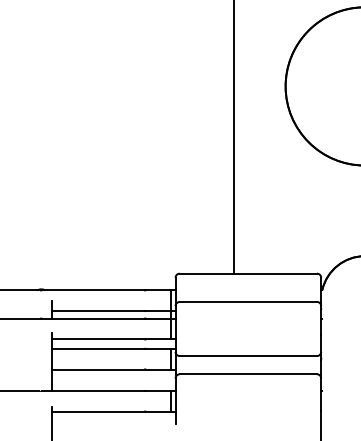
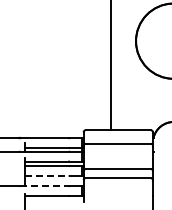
line: (99, 368) -> (47, 175), solid -> dashed
line: (95, 391) -> (45, 186), solid -> dashed

